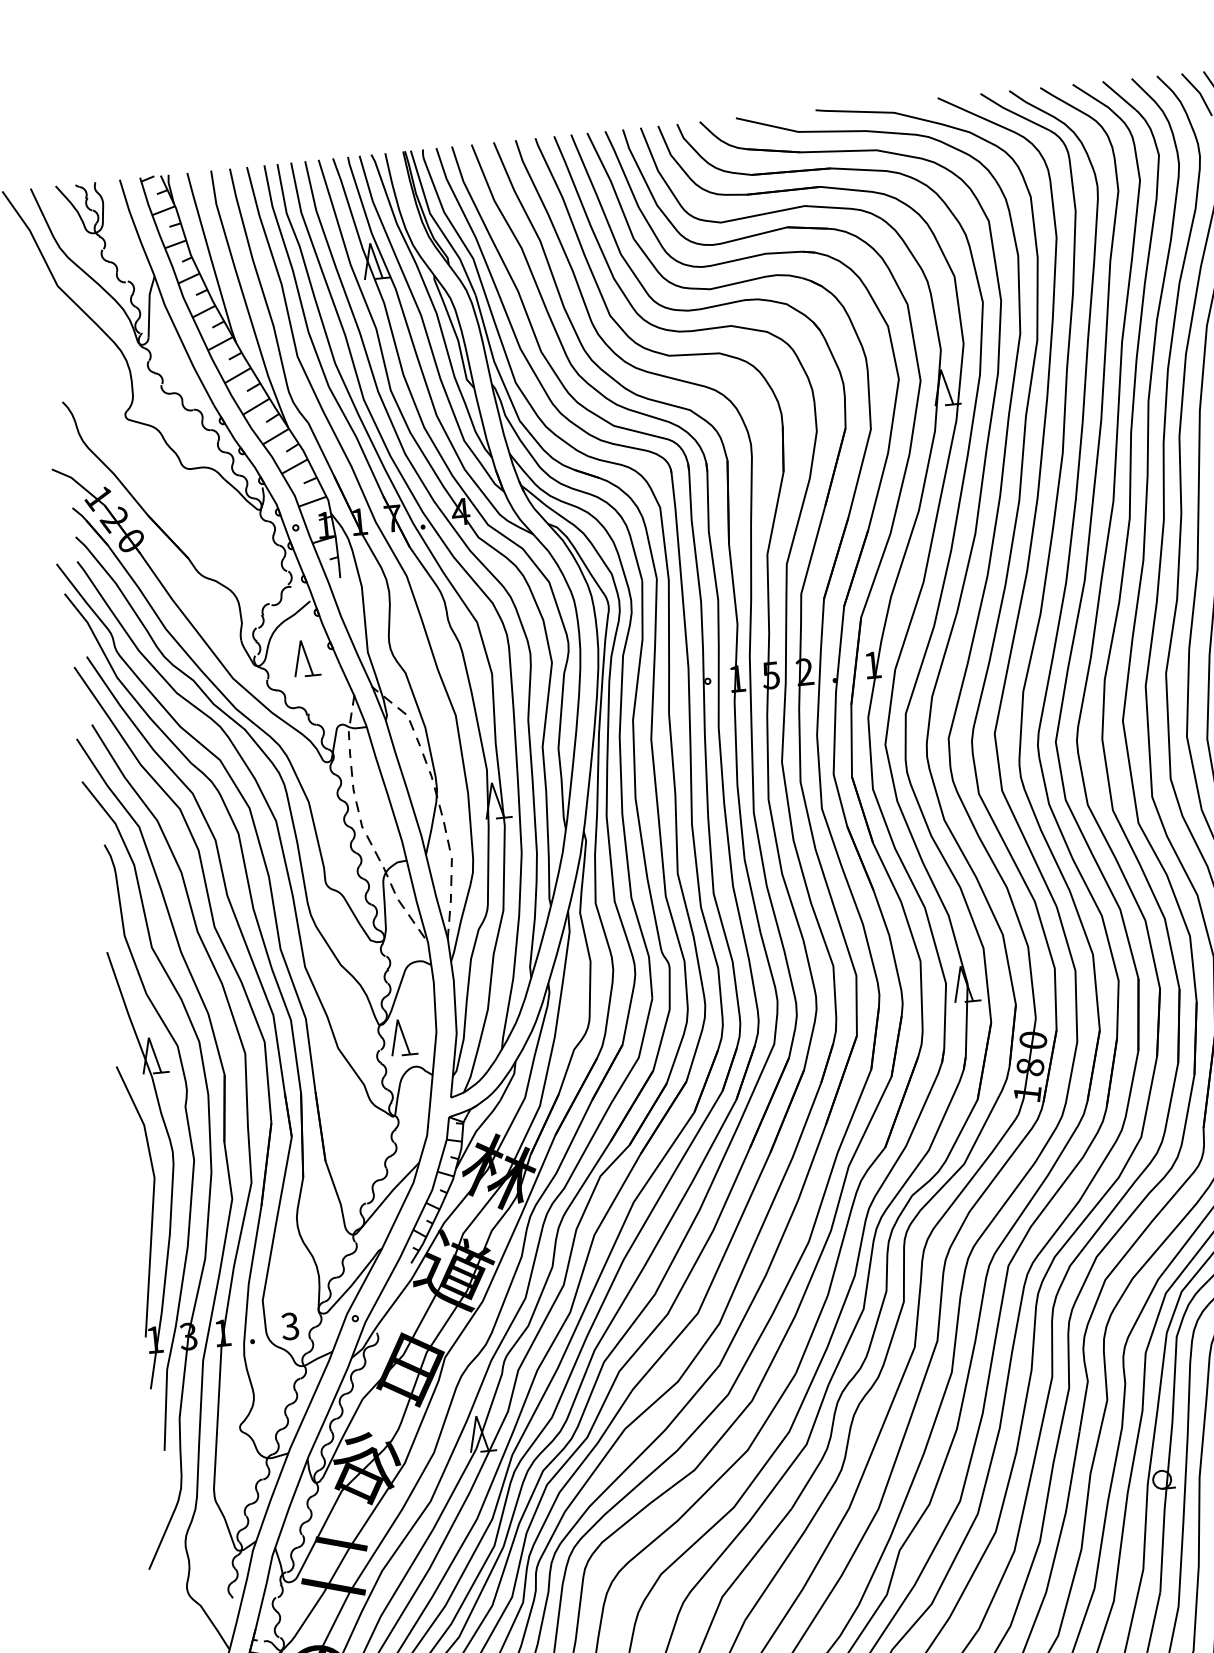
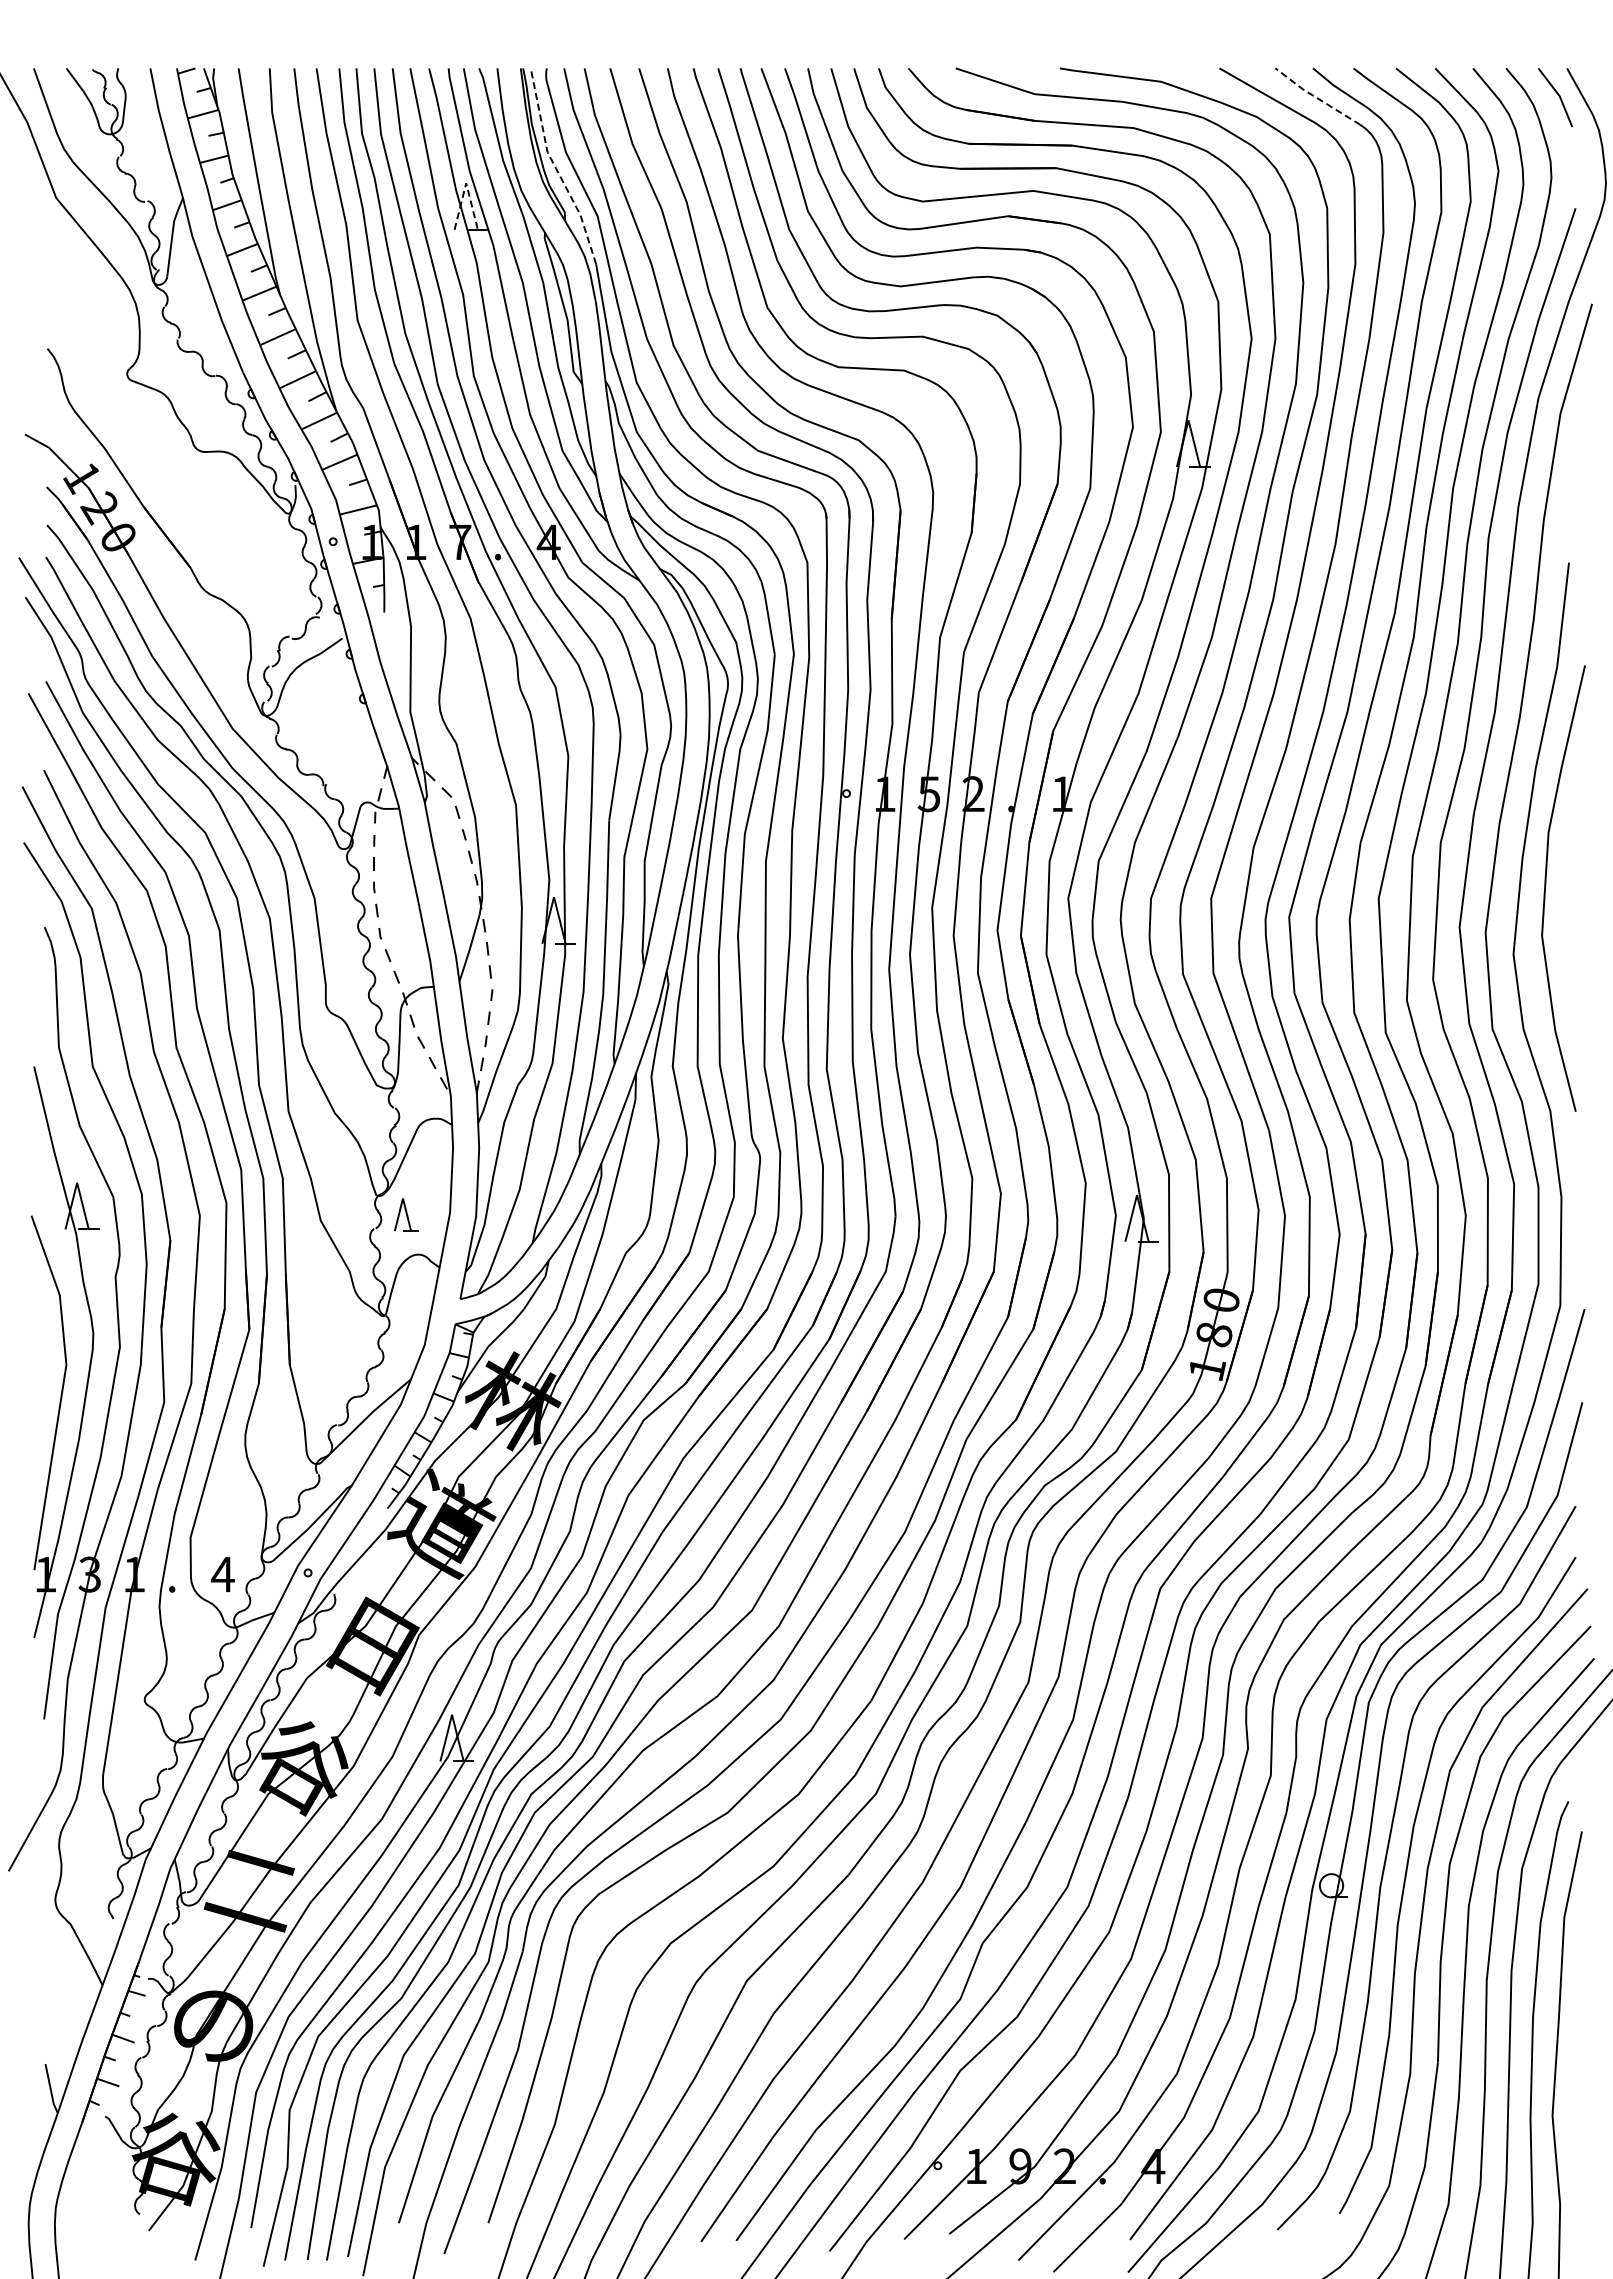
line: (1014, 112) -> (1316, 97), solid -> dashed
line: (437, 225) -> (555, 168), solid -> dashed
line: (370, 243) -> (466, 183), solid -> dashed
part: (305, 658) -> (329, 711), removed
part: (403, 1036) -> (406, 1214), size x0.7
text: (289, 1326) -> (222, 1574), 3 -> 4

